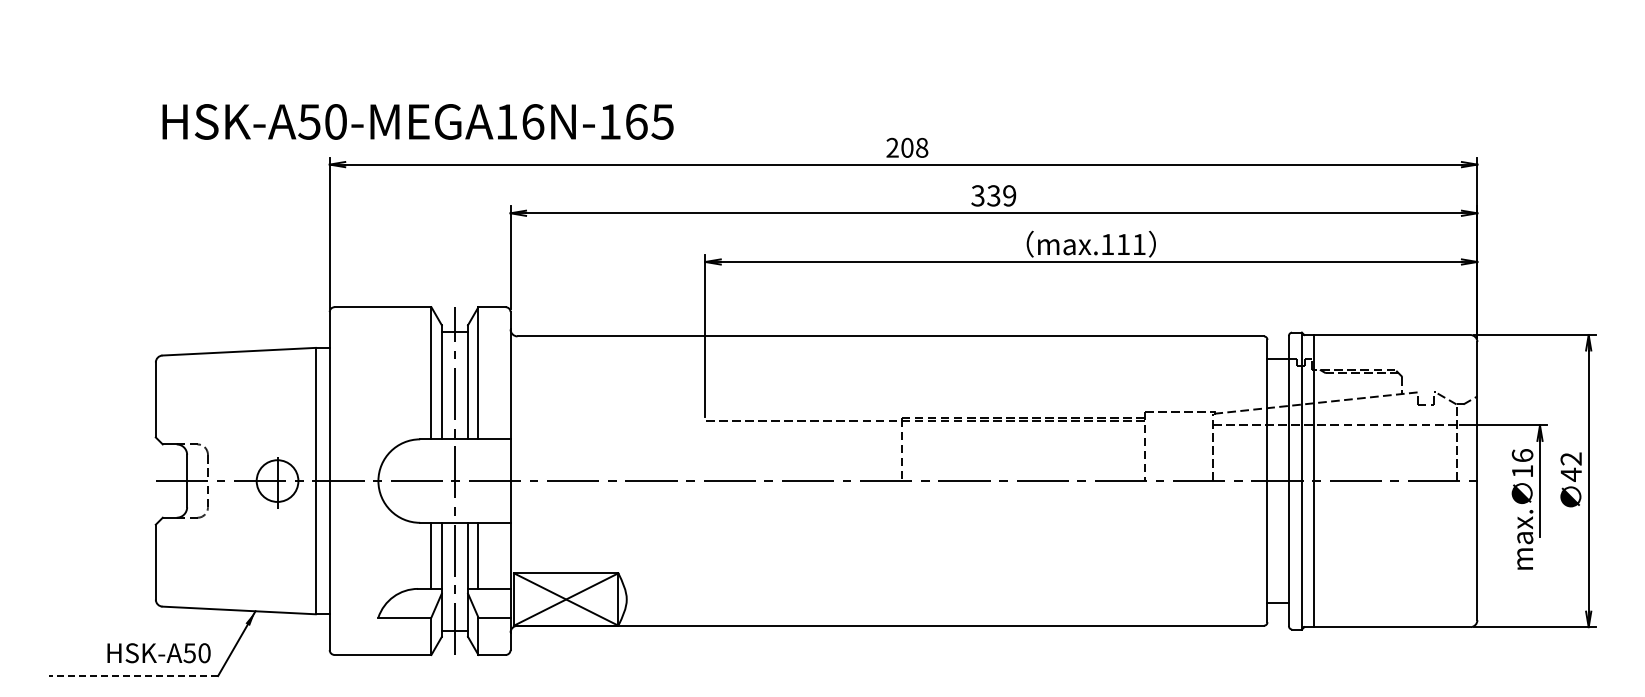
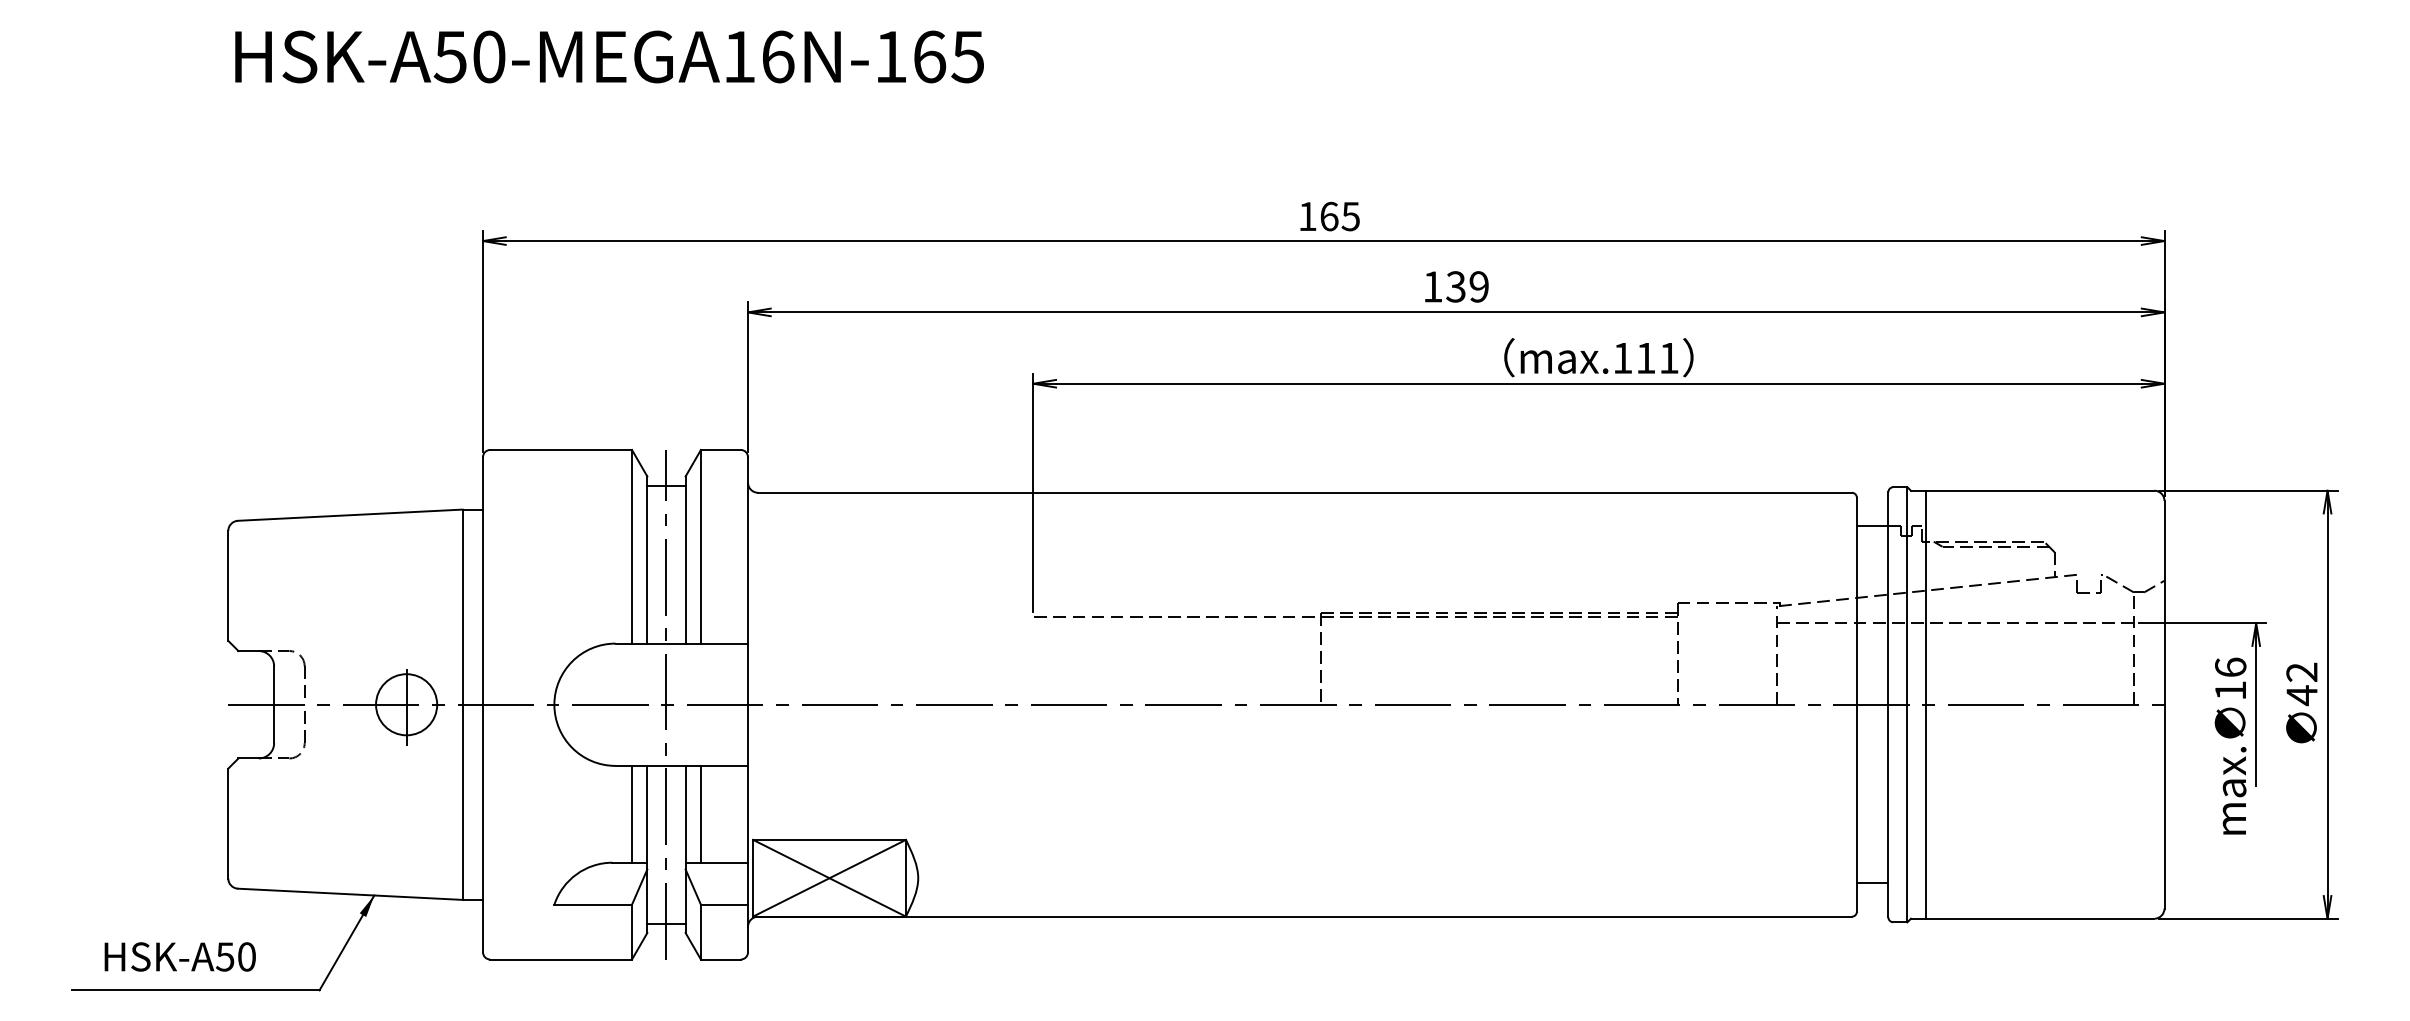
text: (417, 121) -> (608, 56), moved
text: (907, 147) -> (1329, 216), 208 -> 165
text: (977, 195) -> (1432, 286), 339 -> 139
text: (158, 653) -> (179, 957), moved
line: (133, 676) -> (195, 991), dashed -> solid

